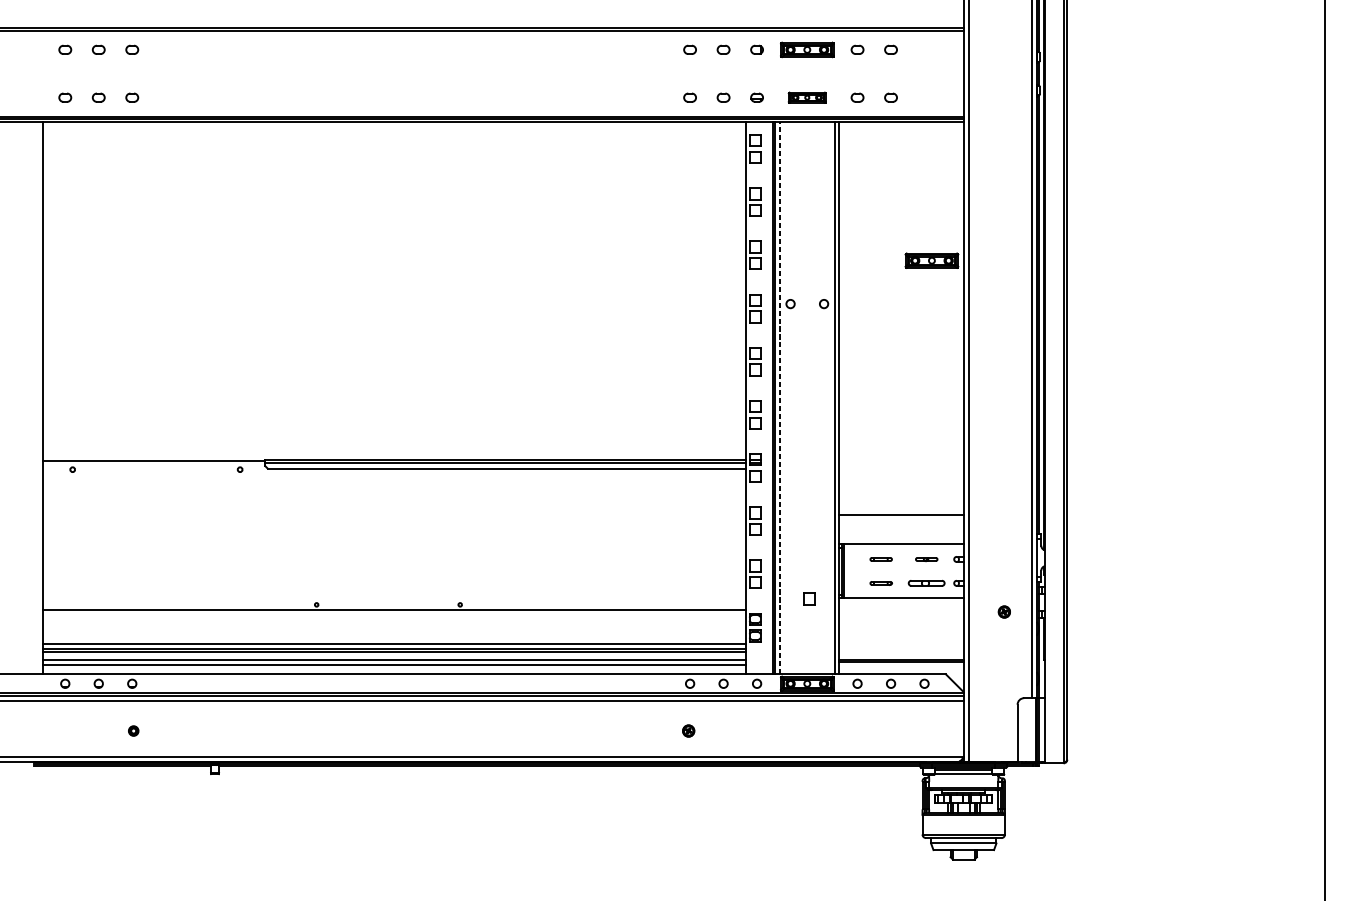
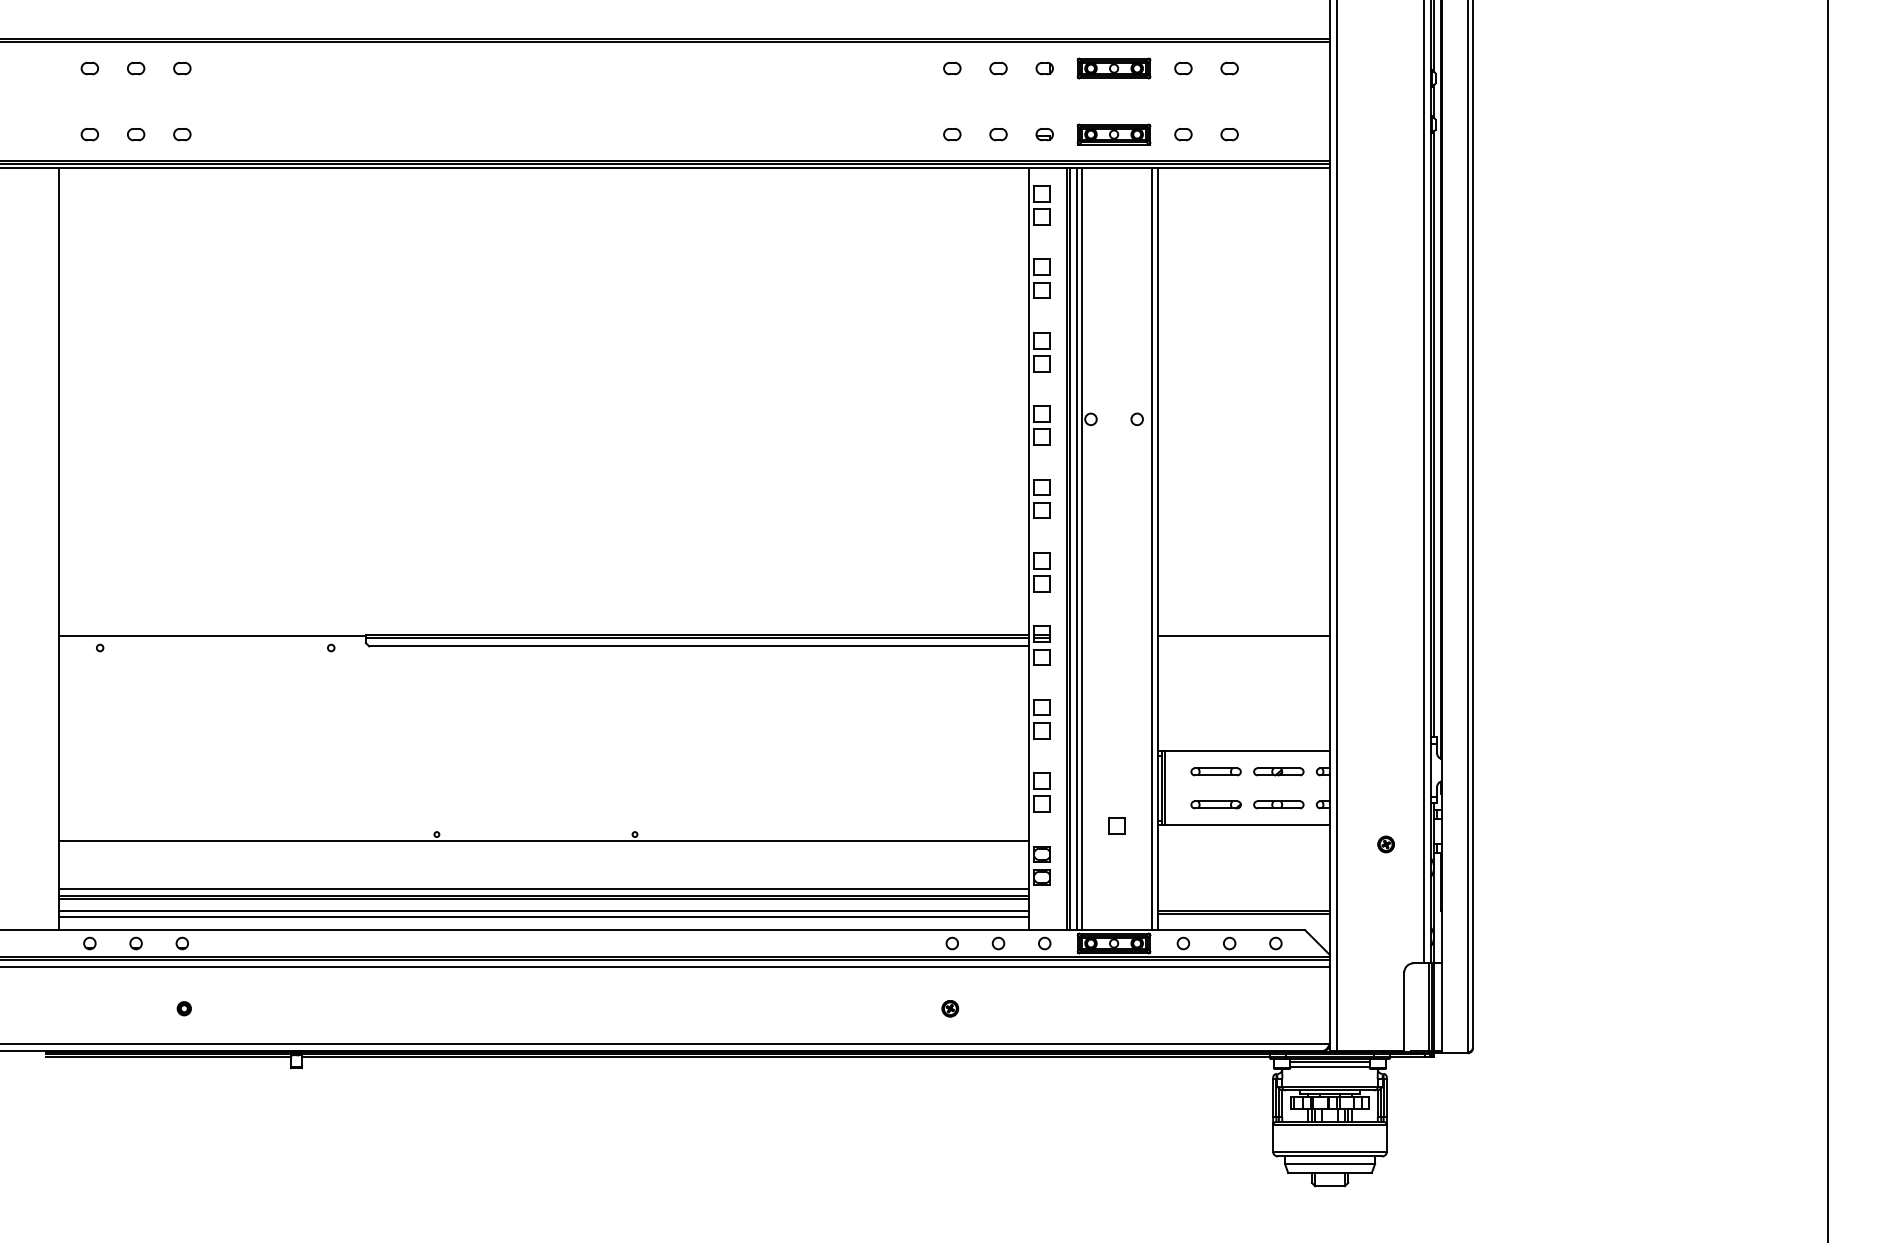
part: (806, 97) -> (1113, 134), size x1.43
part: (931, 260) -> (1285, 359), removed
line: (780, 397) -> (1076, 548), dashed -> solid
line: (784, 397) -> (1082, 548), added
line: (901, 514) -> (1244, 636), moved
part: (880, 559) -> (1215, 771), size x1.67
part: (926, 559) -> (1278, 771), size x1.67
part: (880, 583) -> (1215, 804), size x1.67

